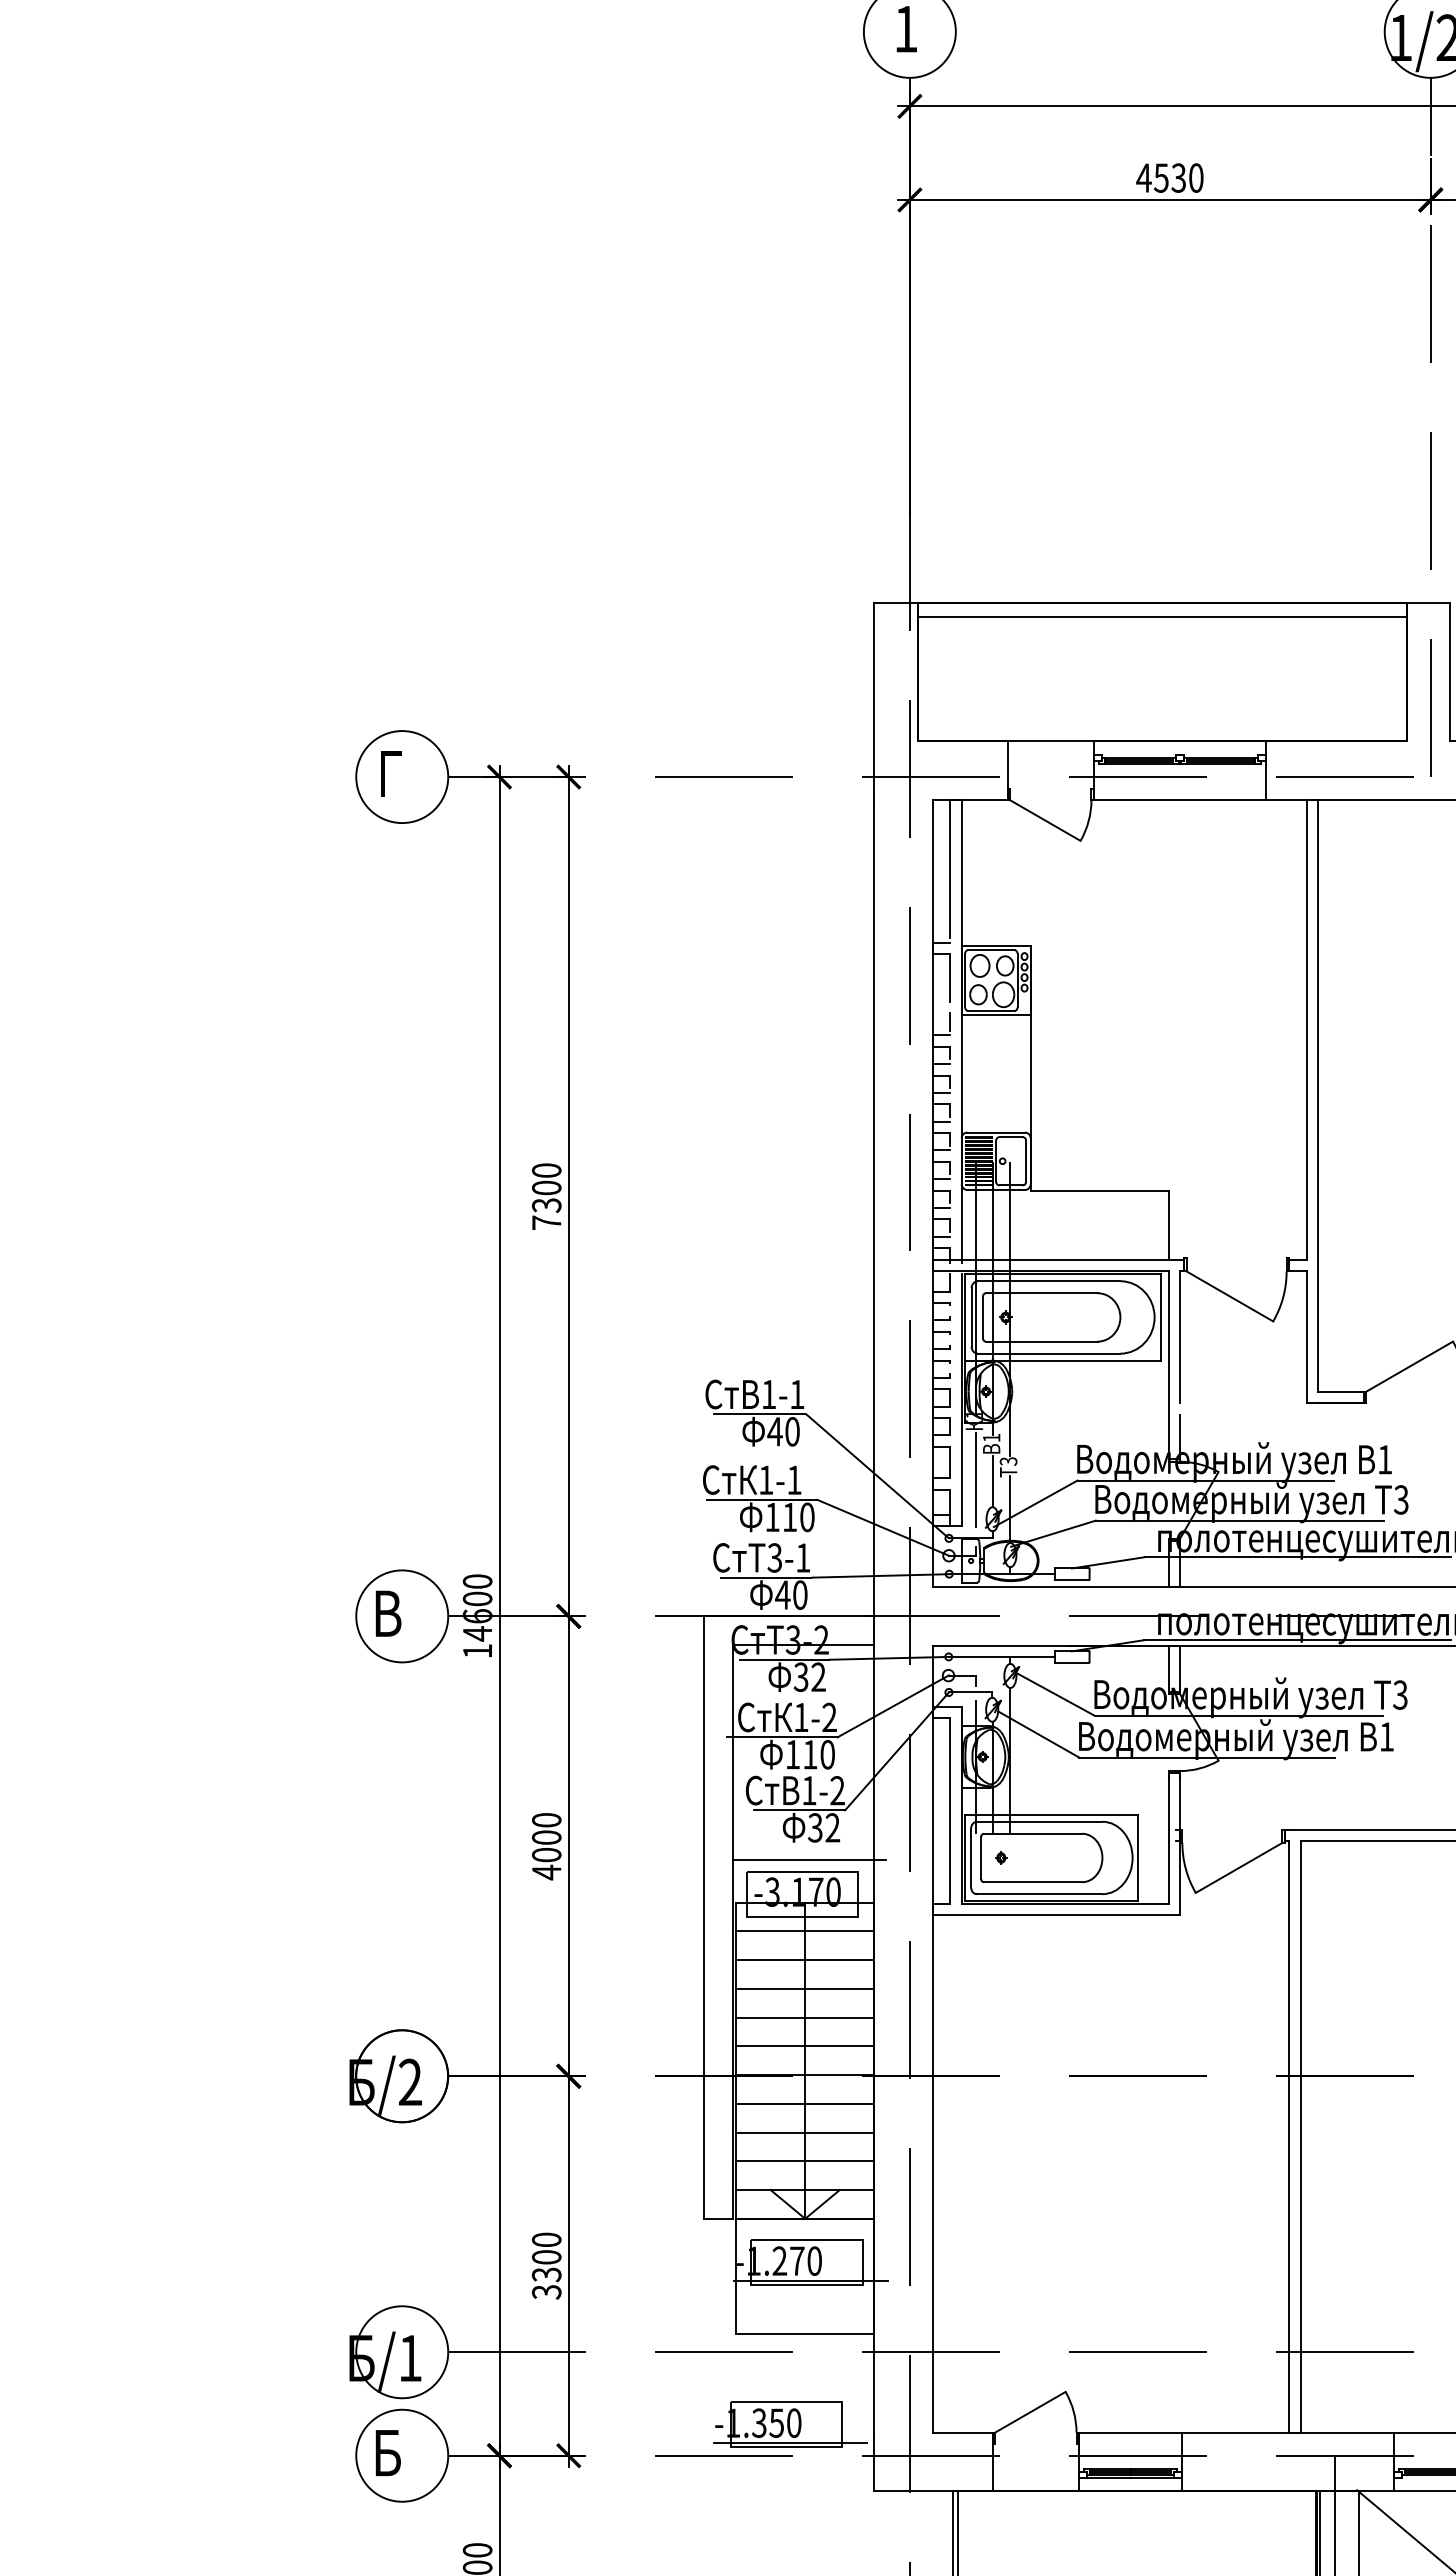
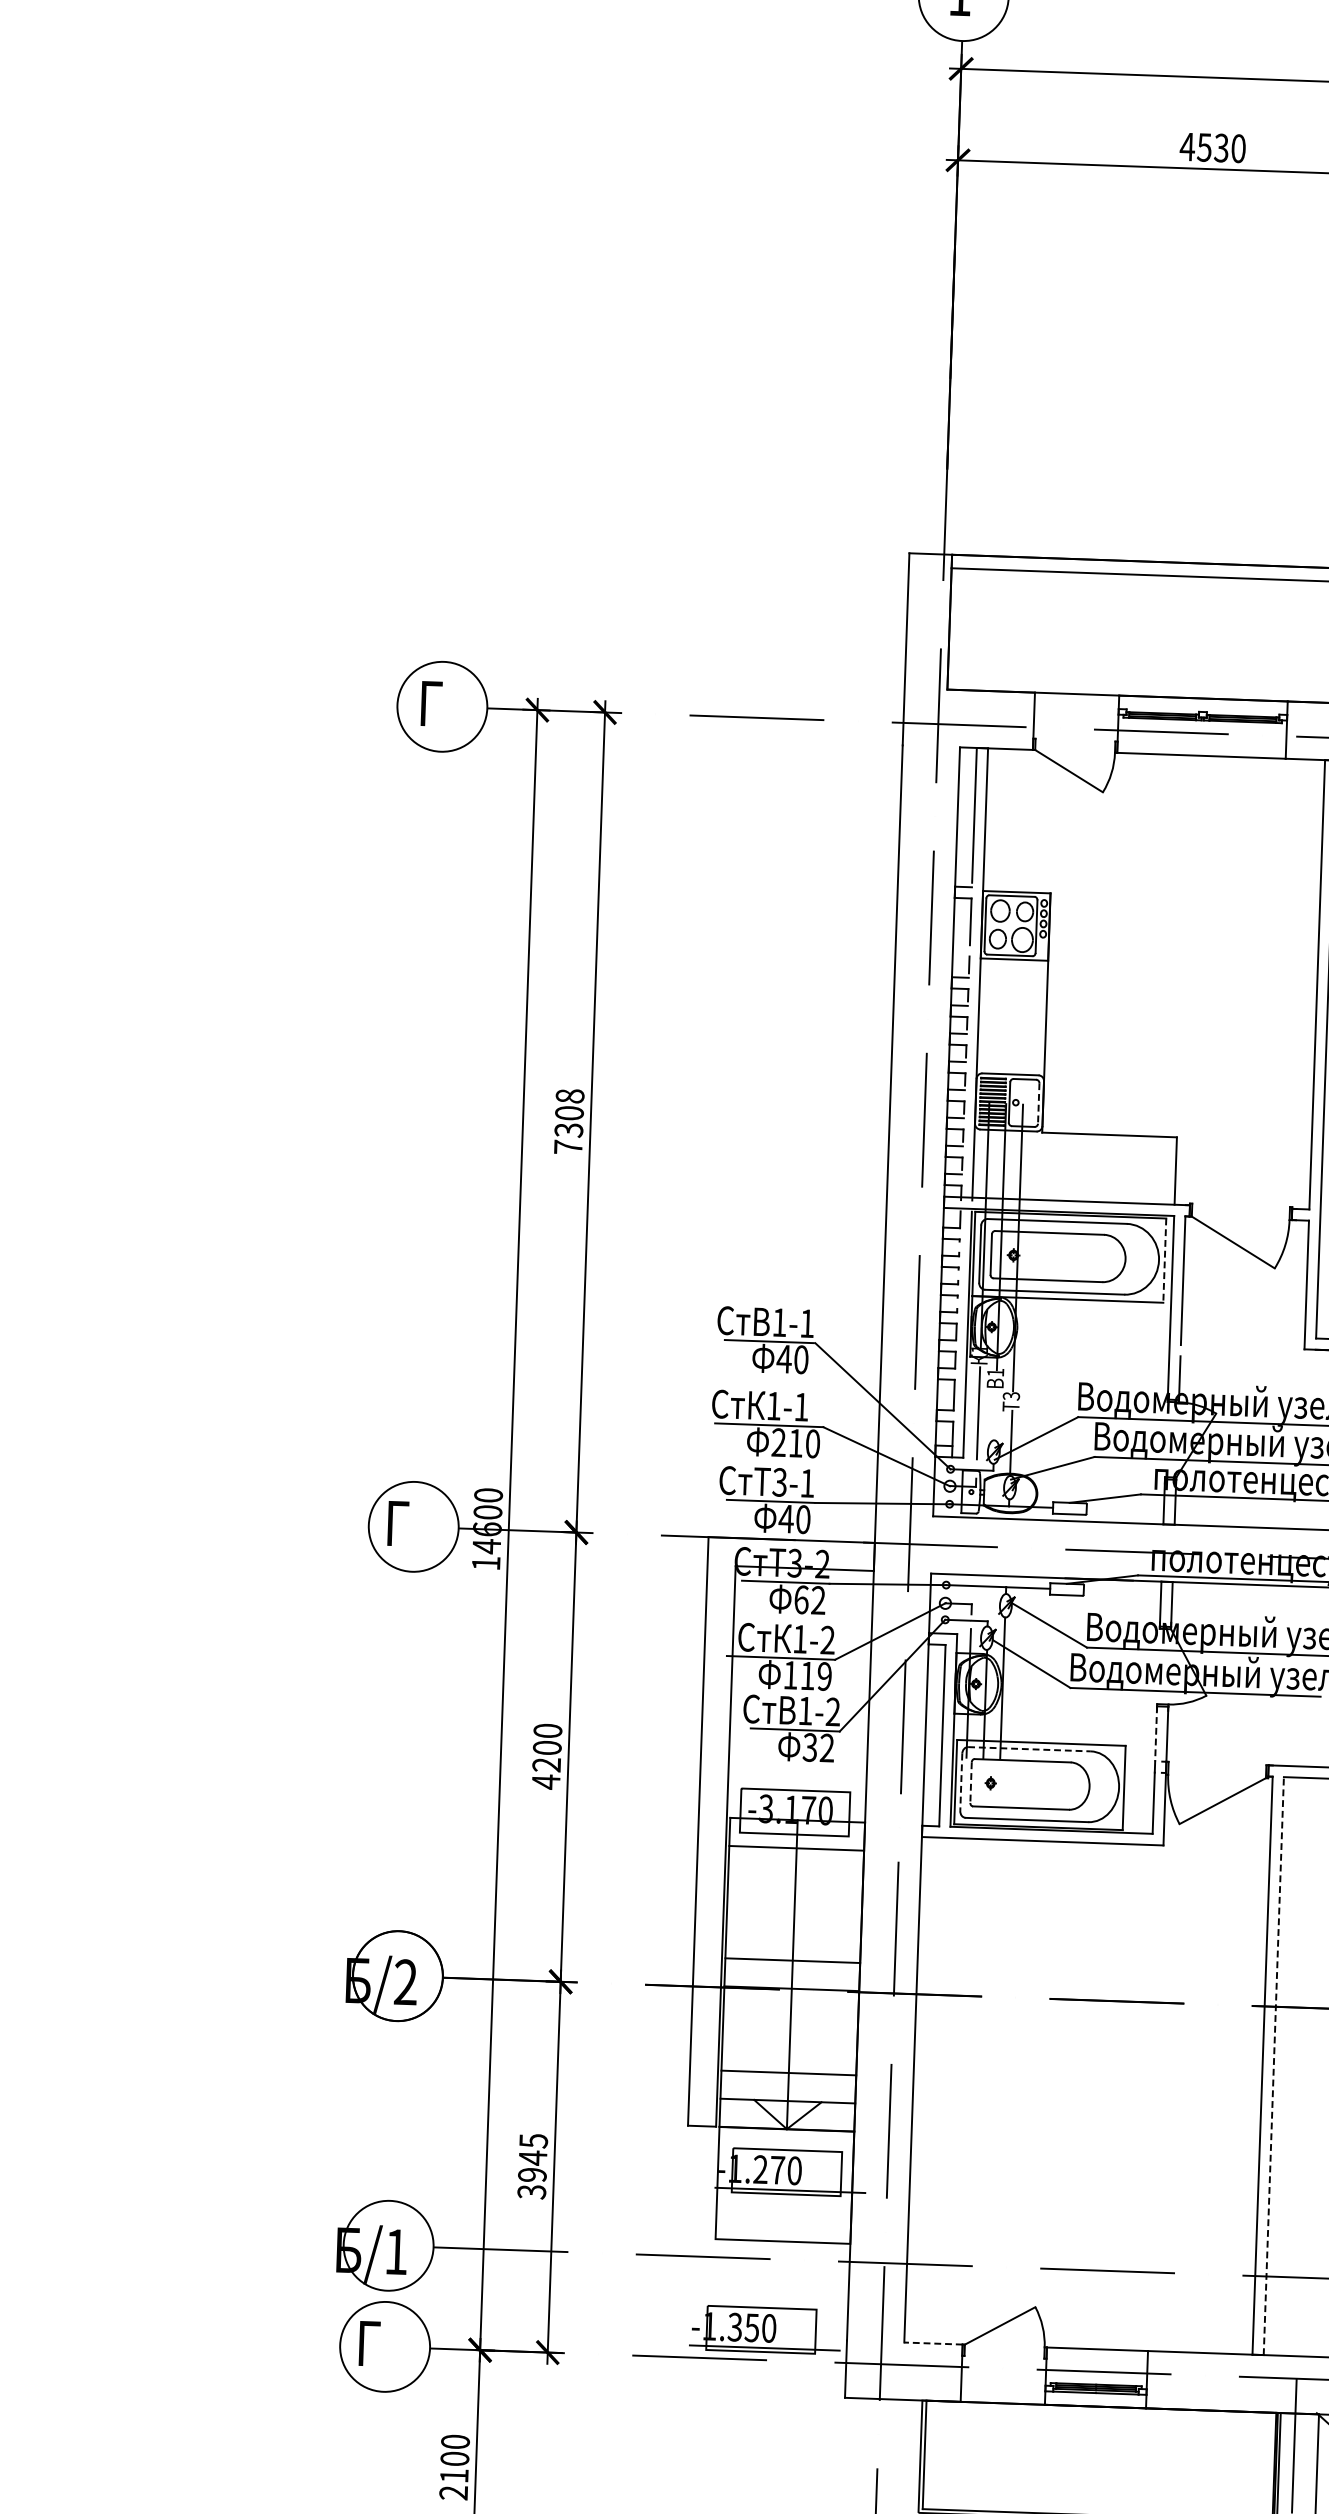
line: (1026, 1161) -> (1039, 1103), solid -> dashed
text: (546, 1170) -> (569, 1096), 7300 -> 7308
line: (1160, 1317) -> (1164, 1260), solid -> dashed
line: (992, 1481) -> (995, 1415), removed
text: (772, 1516) -> (778, 1441), 110 -> 210
text: (388, 1613) -> (400, 1523), В -> Г
text: (800, 1676) -> (800, 1599), 32 -> 62
text: (827, 1754) -> (824, 1676), 110 -> 119
line: (1168, 1802) -> (1156, 1734), solid -> dashed
line: (1039, 1821) -> (1029, 1748), solid -> dashed
text: (546, 1854) -> (546, 1764), 4000 -> 4200
line: (971, 1858) -> (961, 1782), solid -> dashed
line: (981, 1858) -> (971, 1783), solid -> dashed
line: (809, 1860) -> (803, 1779), removed
line: (805, 1960) -> (795, 1876), removed
line: (805, 1988) -> (795, 1904), removed
line: (805, 2017) -> (794, 1932), removed
line: (805, 2103) -> (791, 2016), removed
line: (805, 2132) -> (790, 2044), removed
line: (1300, 2136) -> (1273, 2065), solid -> dashed
text: (546, 2257) -> (532, 2158), 3300 -> 3945
line: (962, 2432) -> (933, 2343), solid -> dashed
text: (387, 2453) -> (370, 2344), Б -> Г

